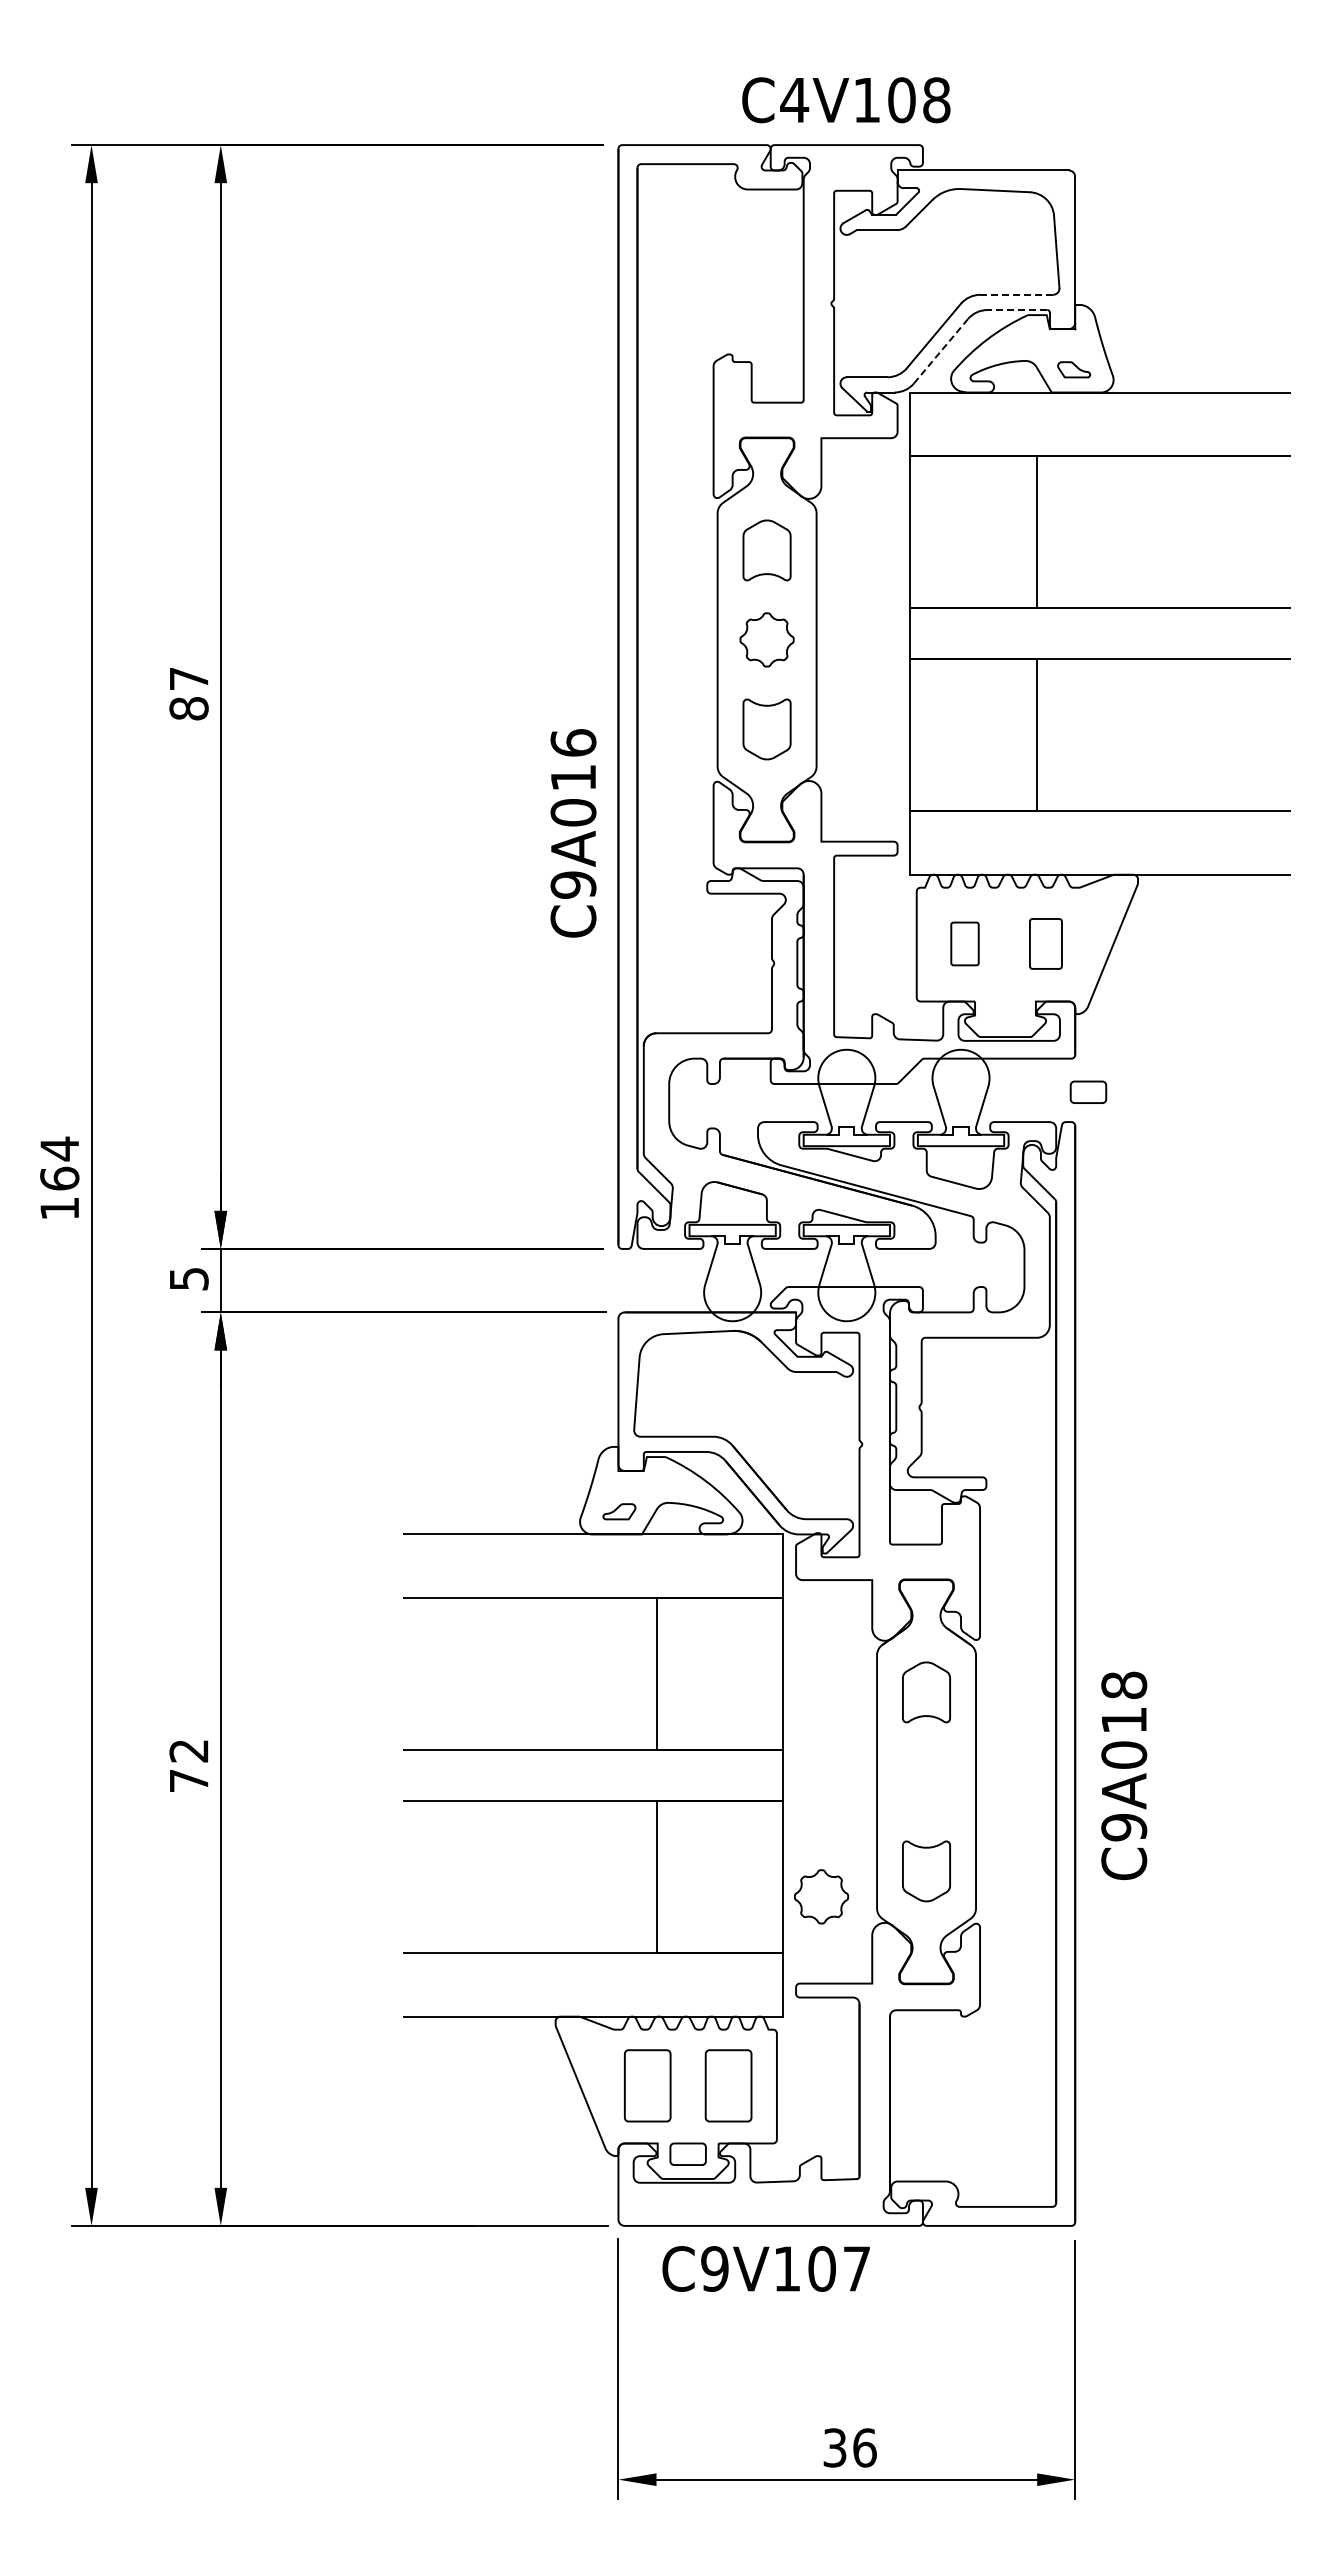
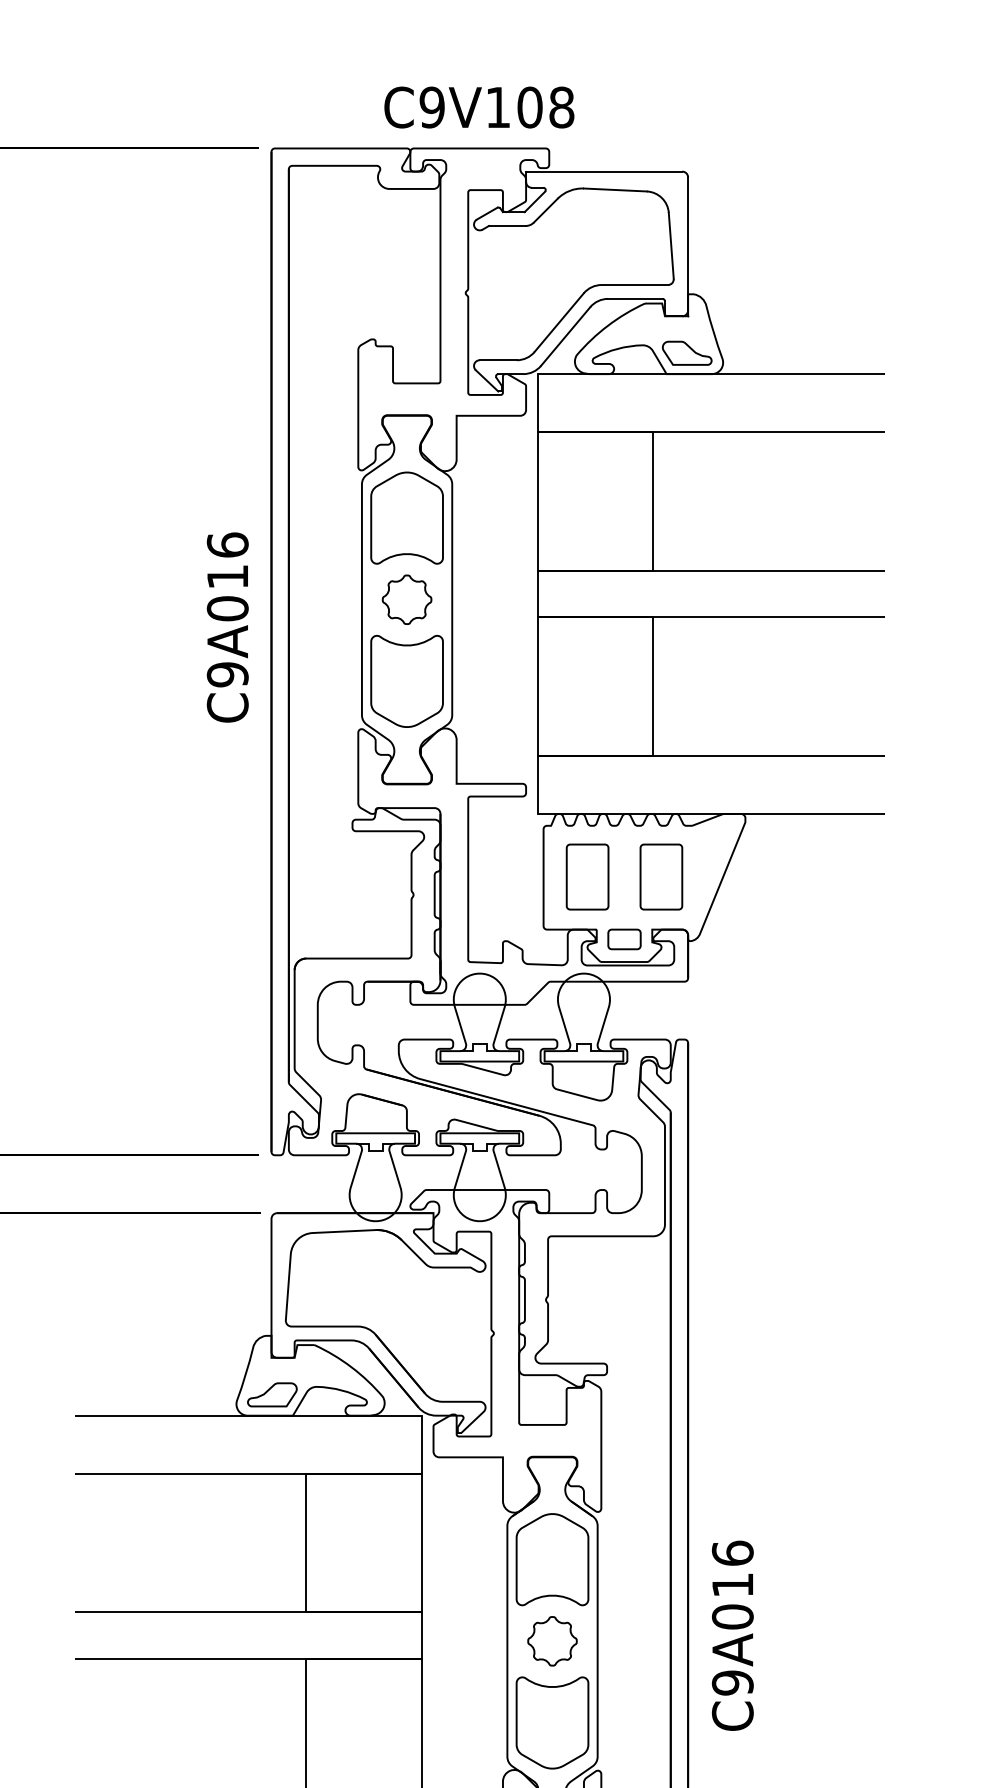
text: (794, 100) -> (432, 107), C4V108 -> C9V108
line: (1017, 294) -> (635, 284), dashed -> solid
line: (1017, 310) -> (635, 299), dashed -> solid
line: (940, 351) -> (565, 336), dashed -> solid
part: (1073, 369) -> (686, 353), size x1.67
part: (766, 550) -> (406, 518), size x1.67
part: (766, 729) -> (406, 681), size x1.67
text: (573, 833) -> (227, 627), moved
part: (964, 943) -> (587, 876), size x1.67
part: (1045, 943) -> (661, 876), size x1.43
part: (1088, 1091) -> (624, 938), moved
part: (619, 1511) -> (272, 1394), size x1.67
text: (1124, 1685) -> (733, 1553), C9A018 -> C9A016
part: (926, 1692) -> (552, 1559), size x1.67
part: (926, 1871) -> (552, 1723), size x1.67
part: (821, 1896) -> (552, 1641), moved

